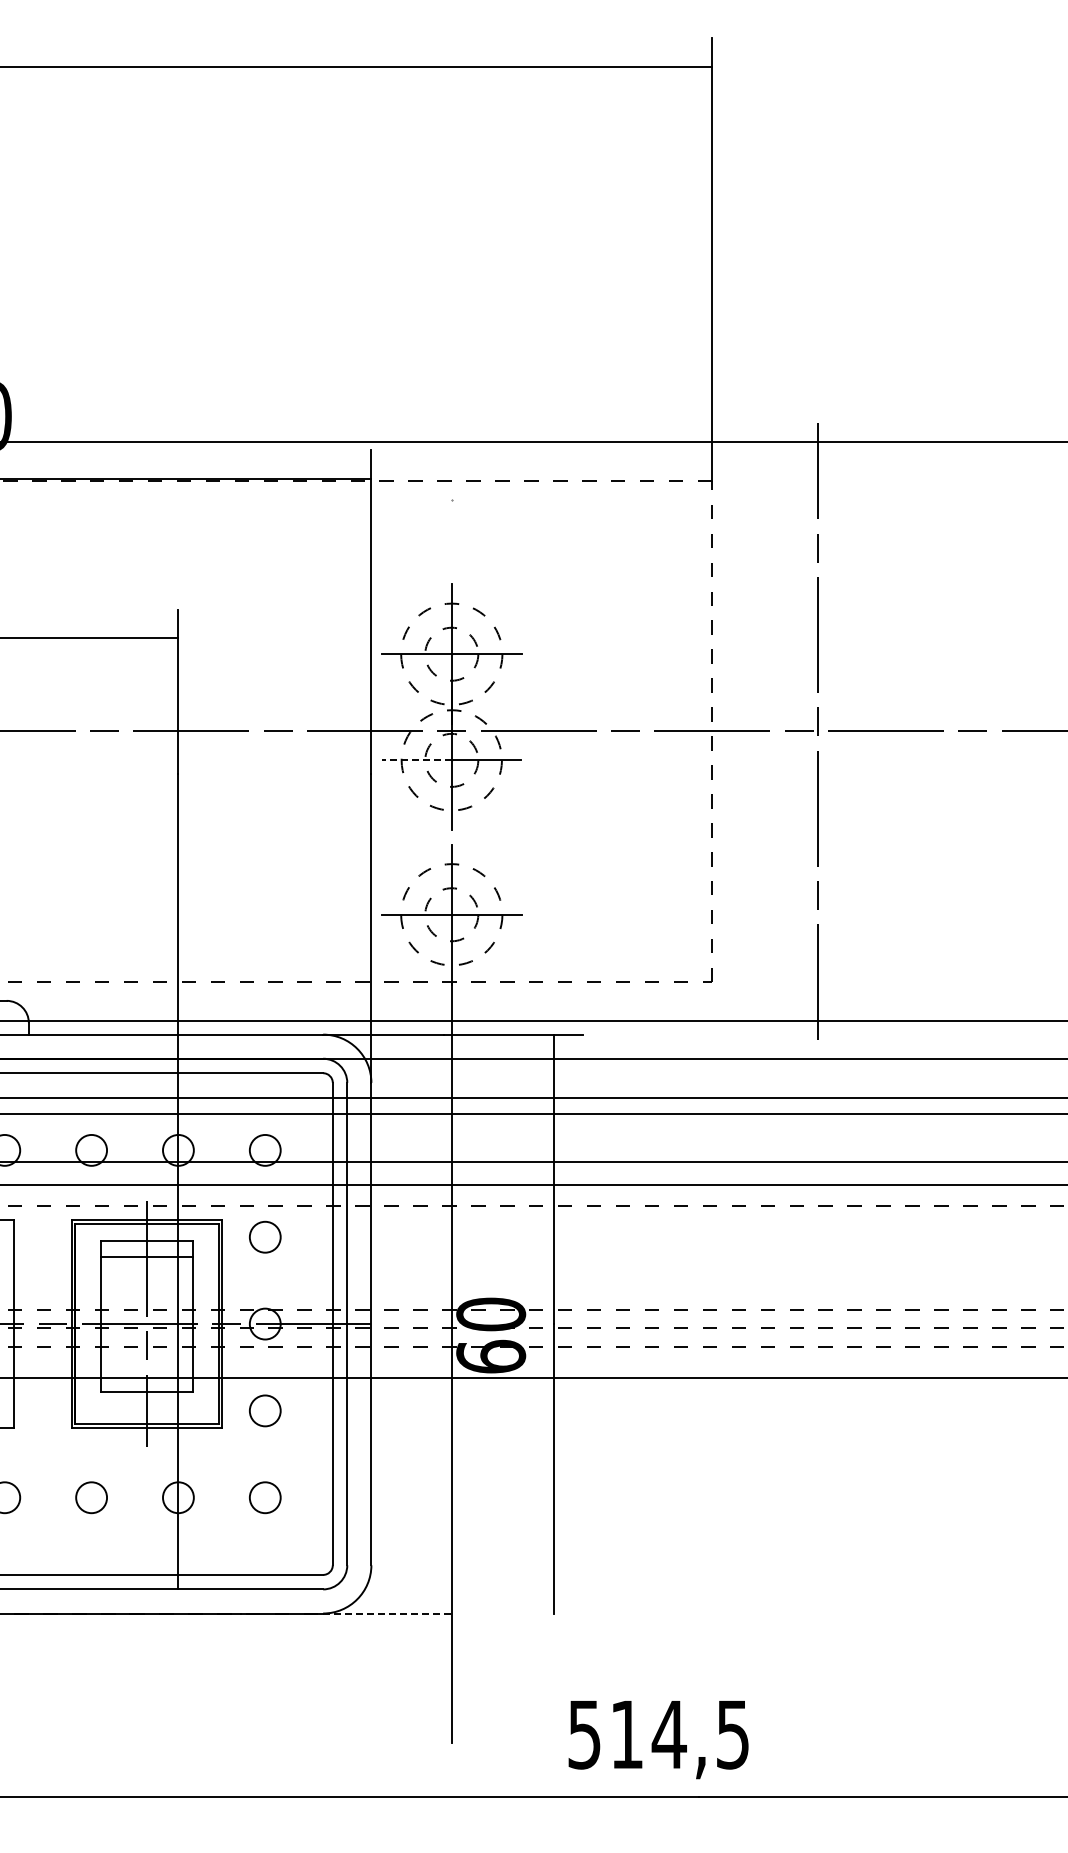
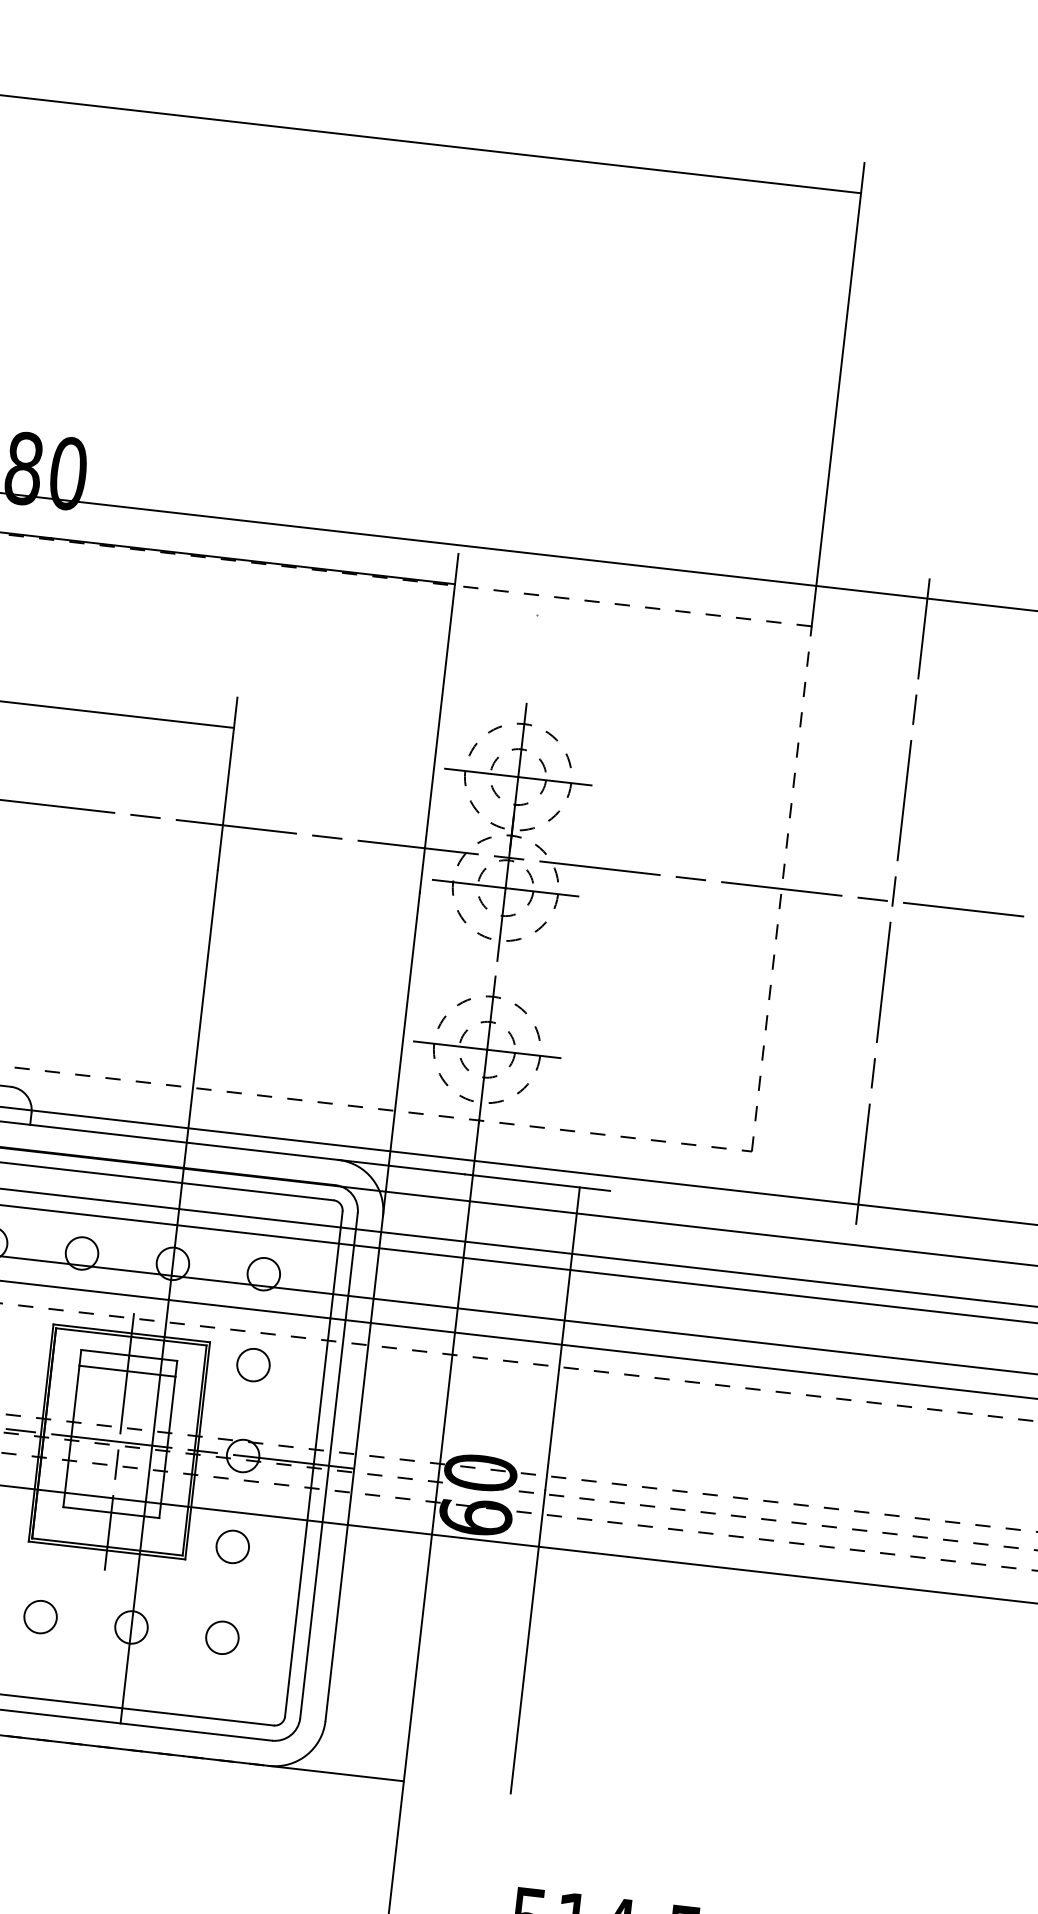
line: (417, 760) -> (469, 884), dashed -> solid
line: (387, 1613) -> (336, 1773), dashed -> solid

